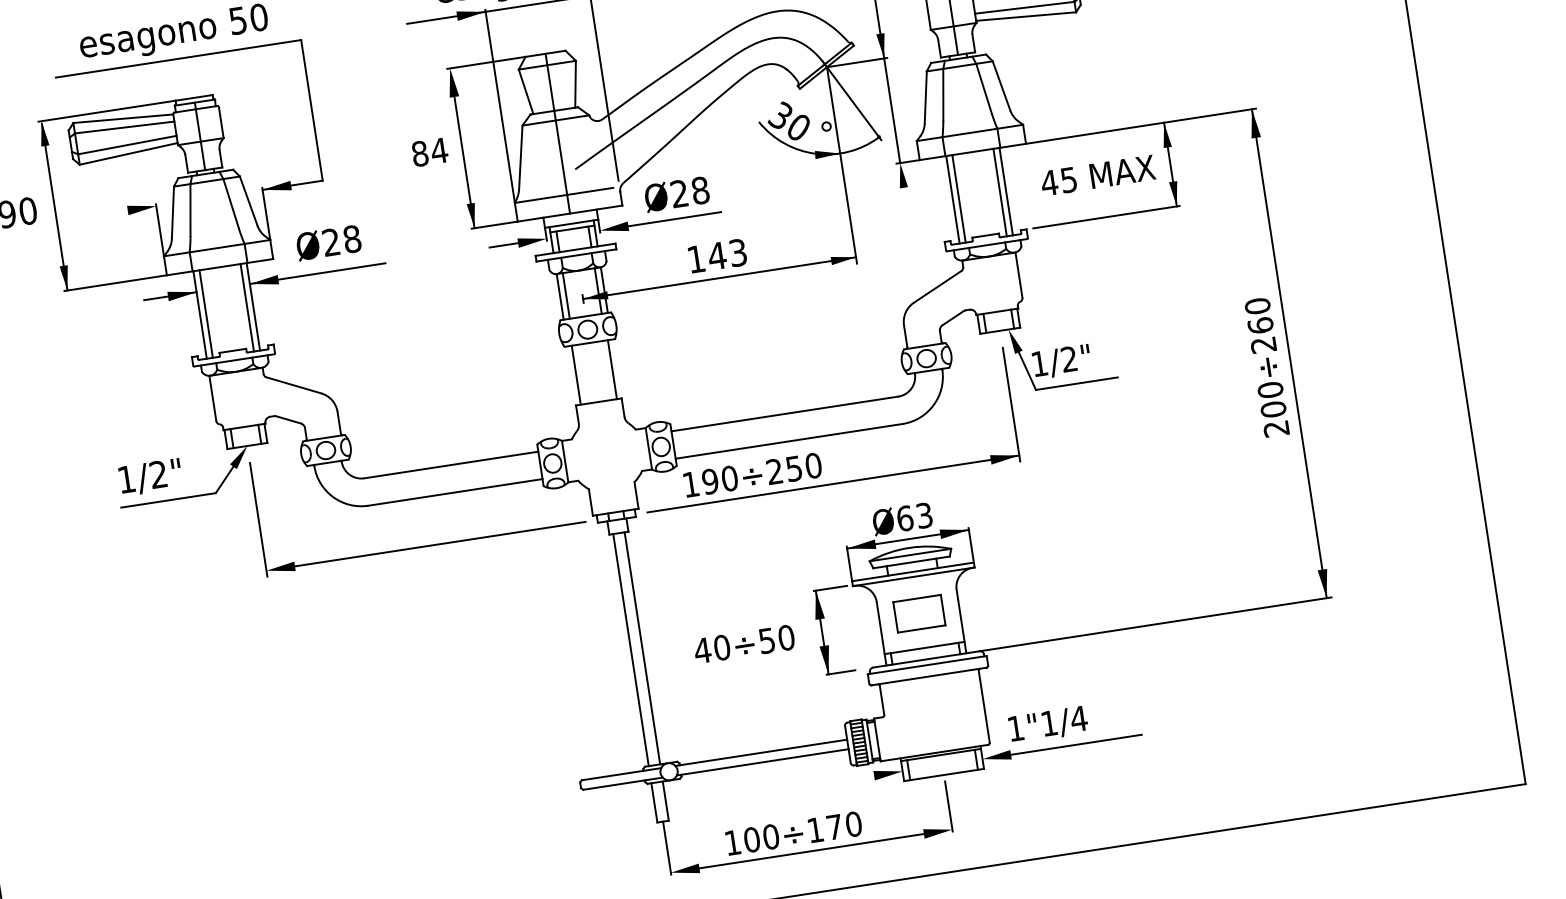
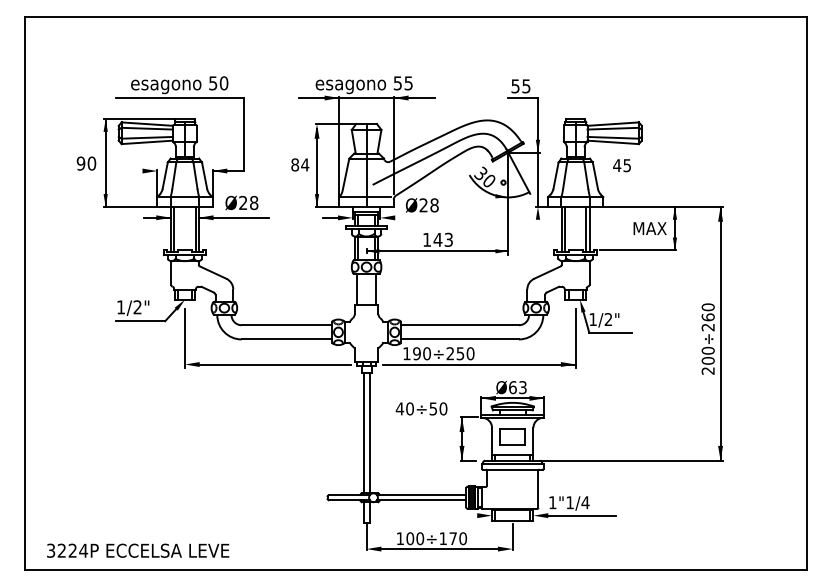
text: (1057, 181) -> (621, 165), moved
line: (675, 218) -> (419, 217), removed
text: (744, 643) -> (421, 408), moved

